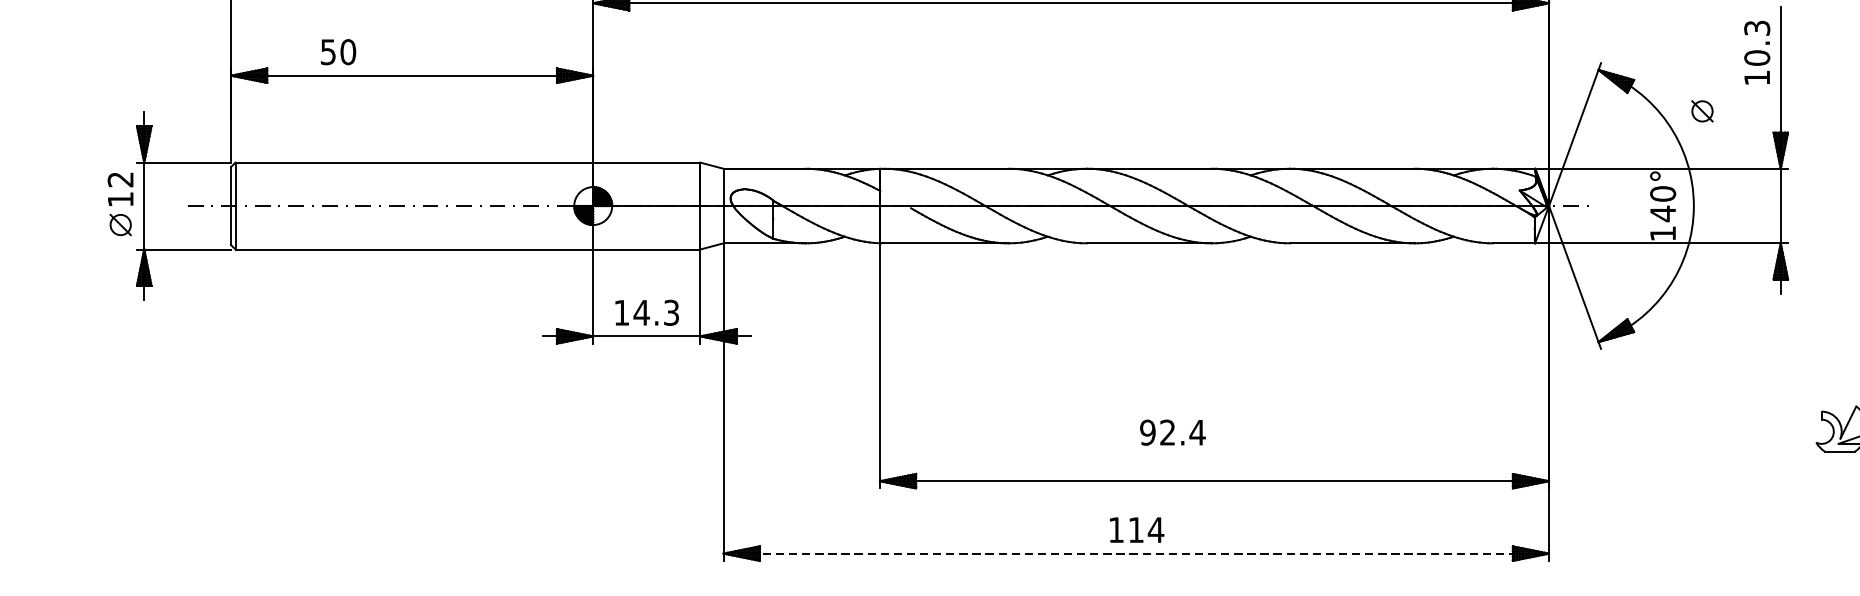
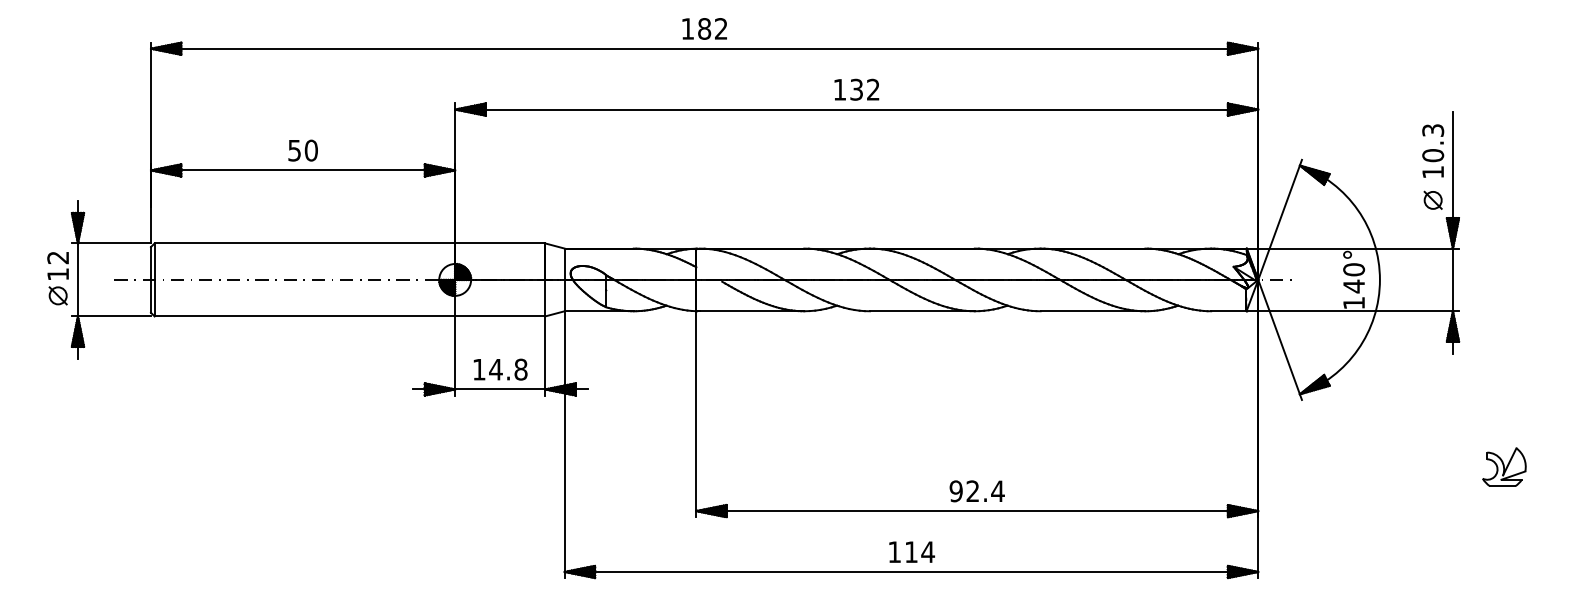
text: (337, 52) -> (302, 150), moved
part: (1701, 110) -> (1432, 199), moved
text: (670, 312) -> (520, 369), 14.3 -> 14.8
text: (1172, 432) -> (976, 491), moved
line: (1136, 553) -> (911, 571), dashed -> solid

